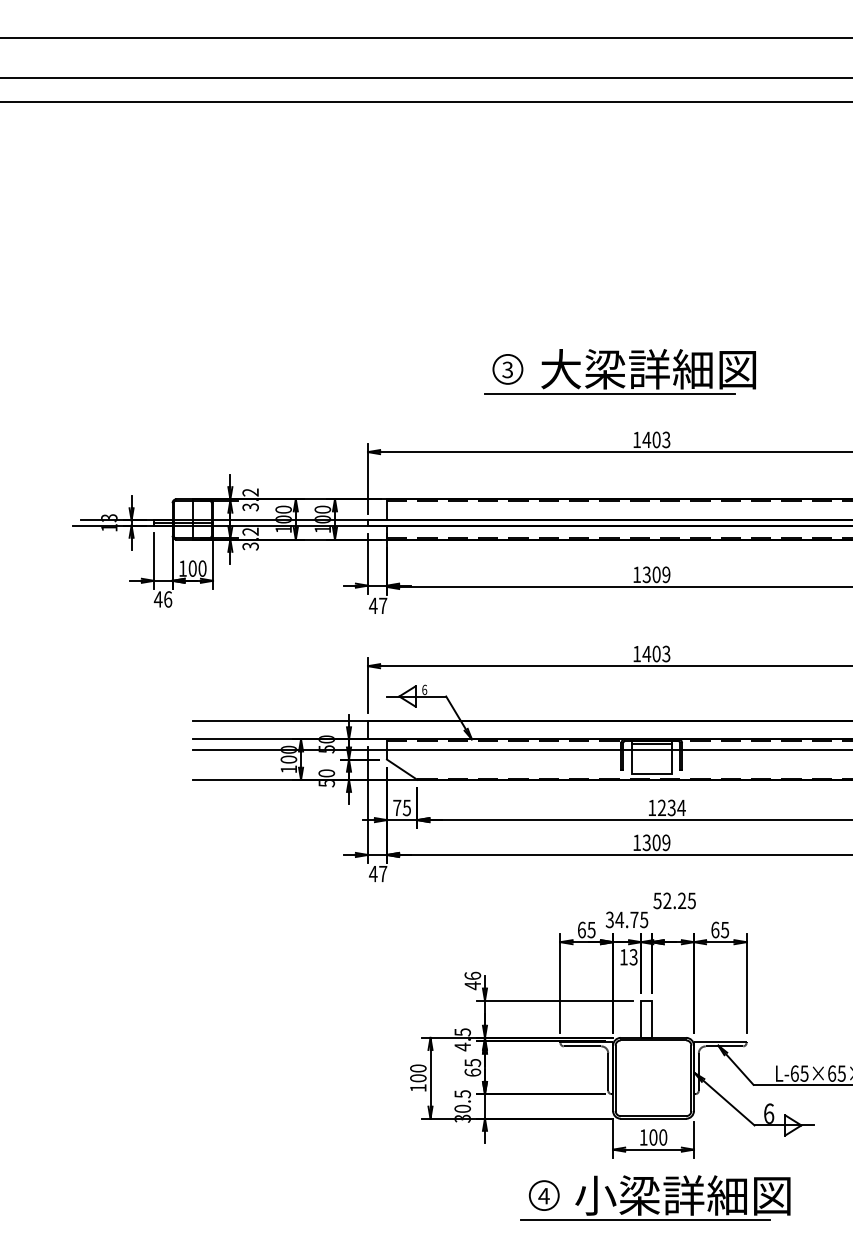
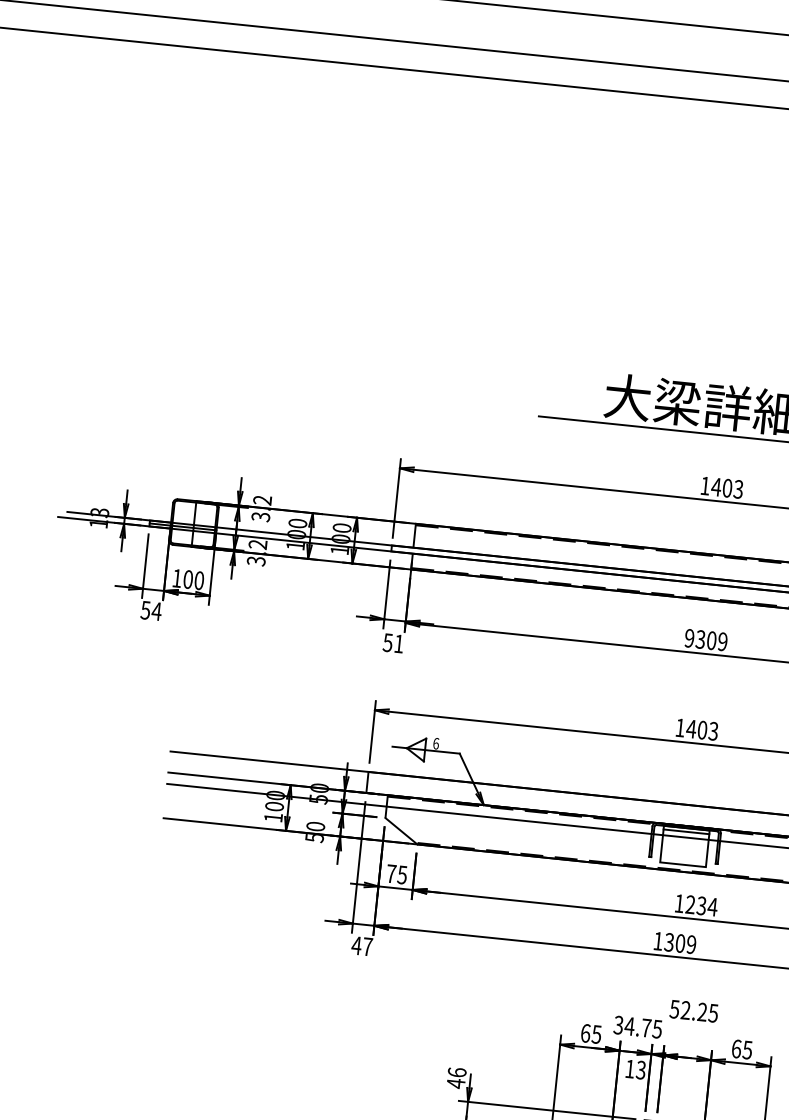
part: (507, 369) -> (567, 391), removed
text: (636, 574) -> (689, 637), 1309 -> 9309
text: (162, 599) -> (150, 610), 46 -> 54
text: (377, 605) -> (392, 642), 47 -> 51

